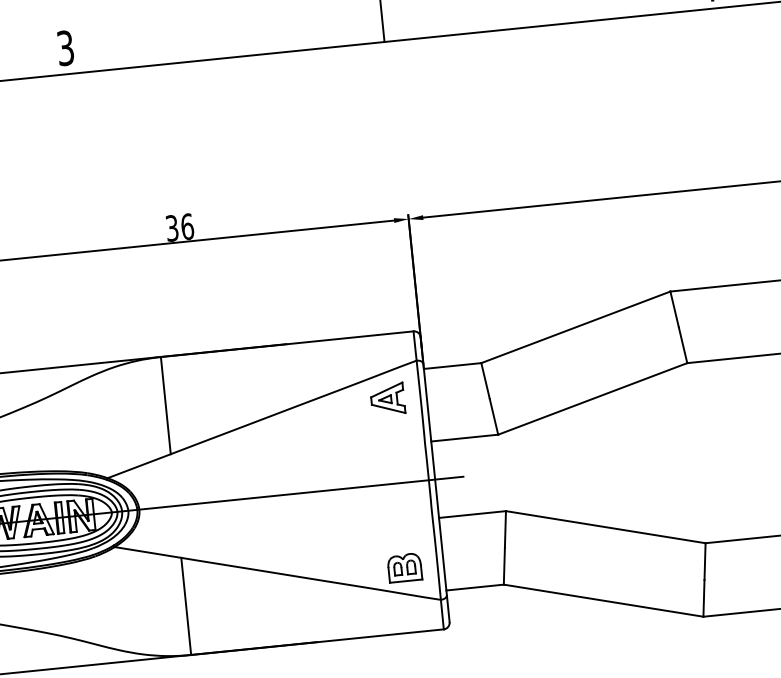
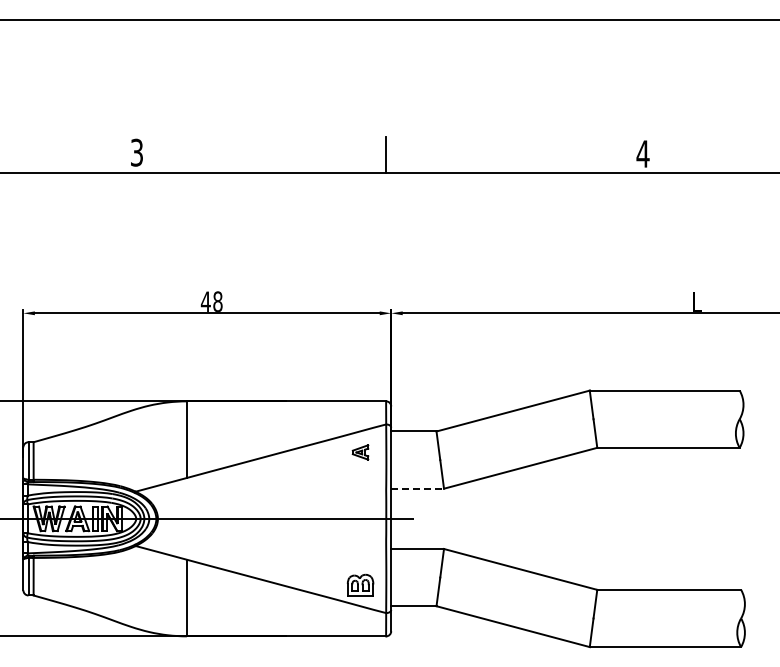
text: (179, 227) -> (211, 301), 36 -> 48
part: (387, 399) -> (360, 452), size x0.6
line: (465, 437) -> (418, 488), solid -> dashed

